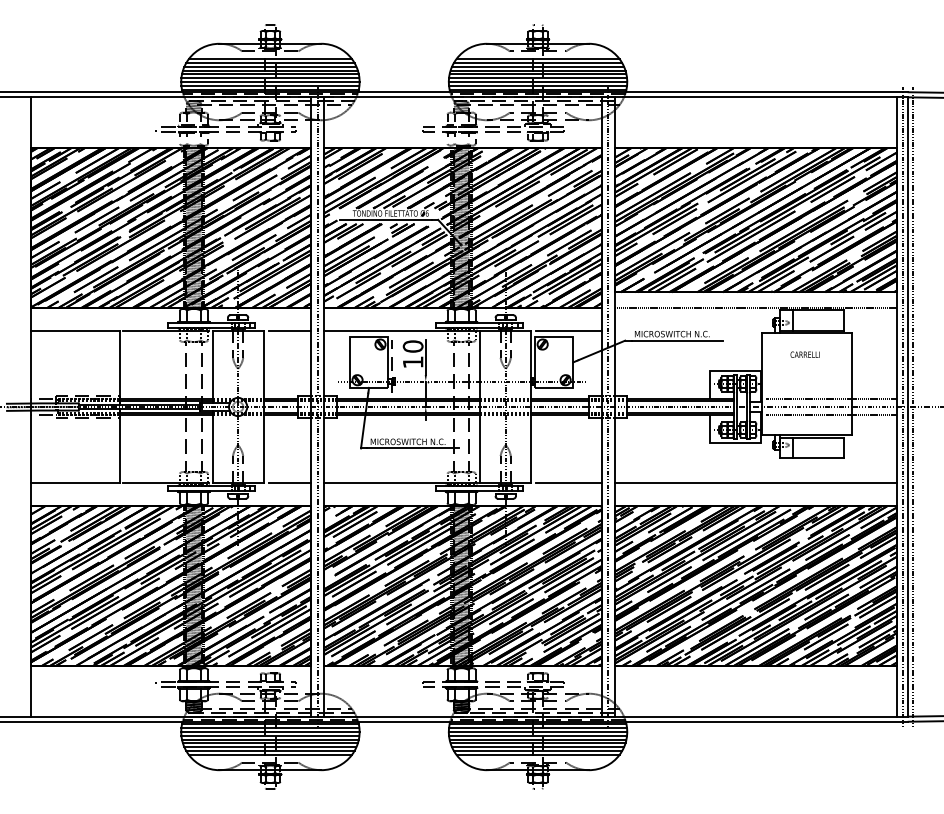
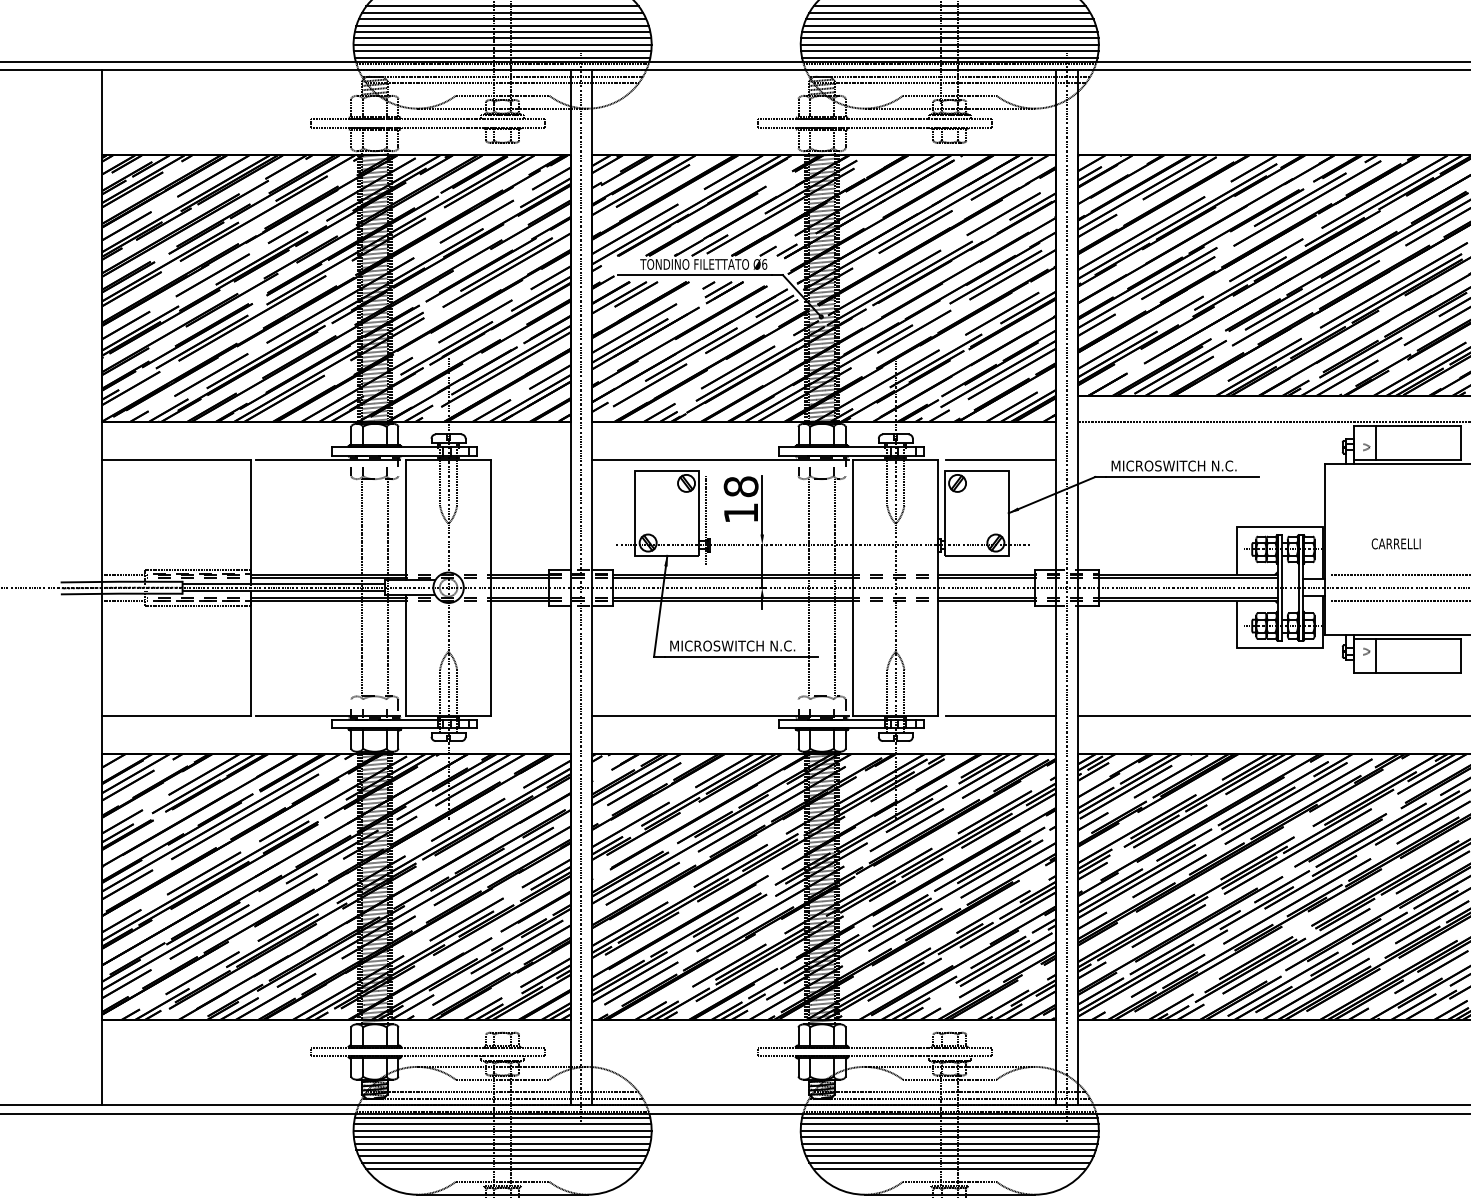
line: (289, 330) -> (534, 459), removed
text: (413, 346) -> (741, 486), 10 -> 18
text: (804, 354) -> (1395, 543), moved
line: (289, 483) -> (534, 715), removed

